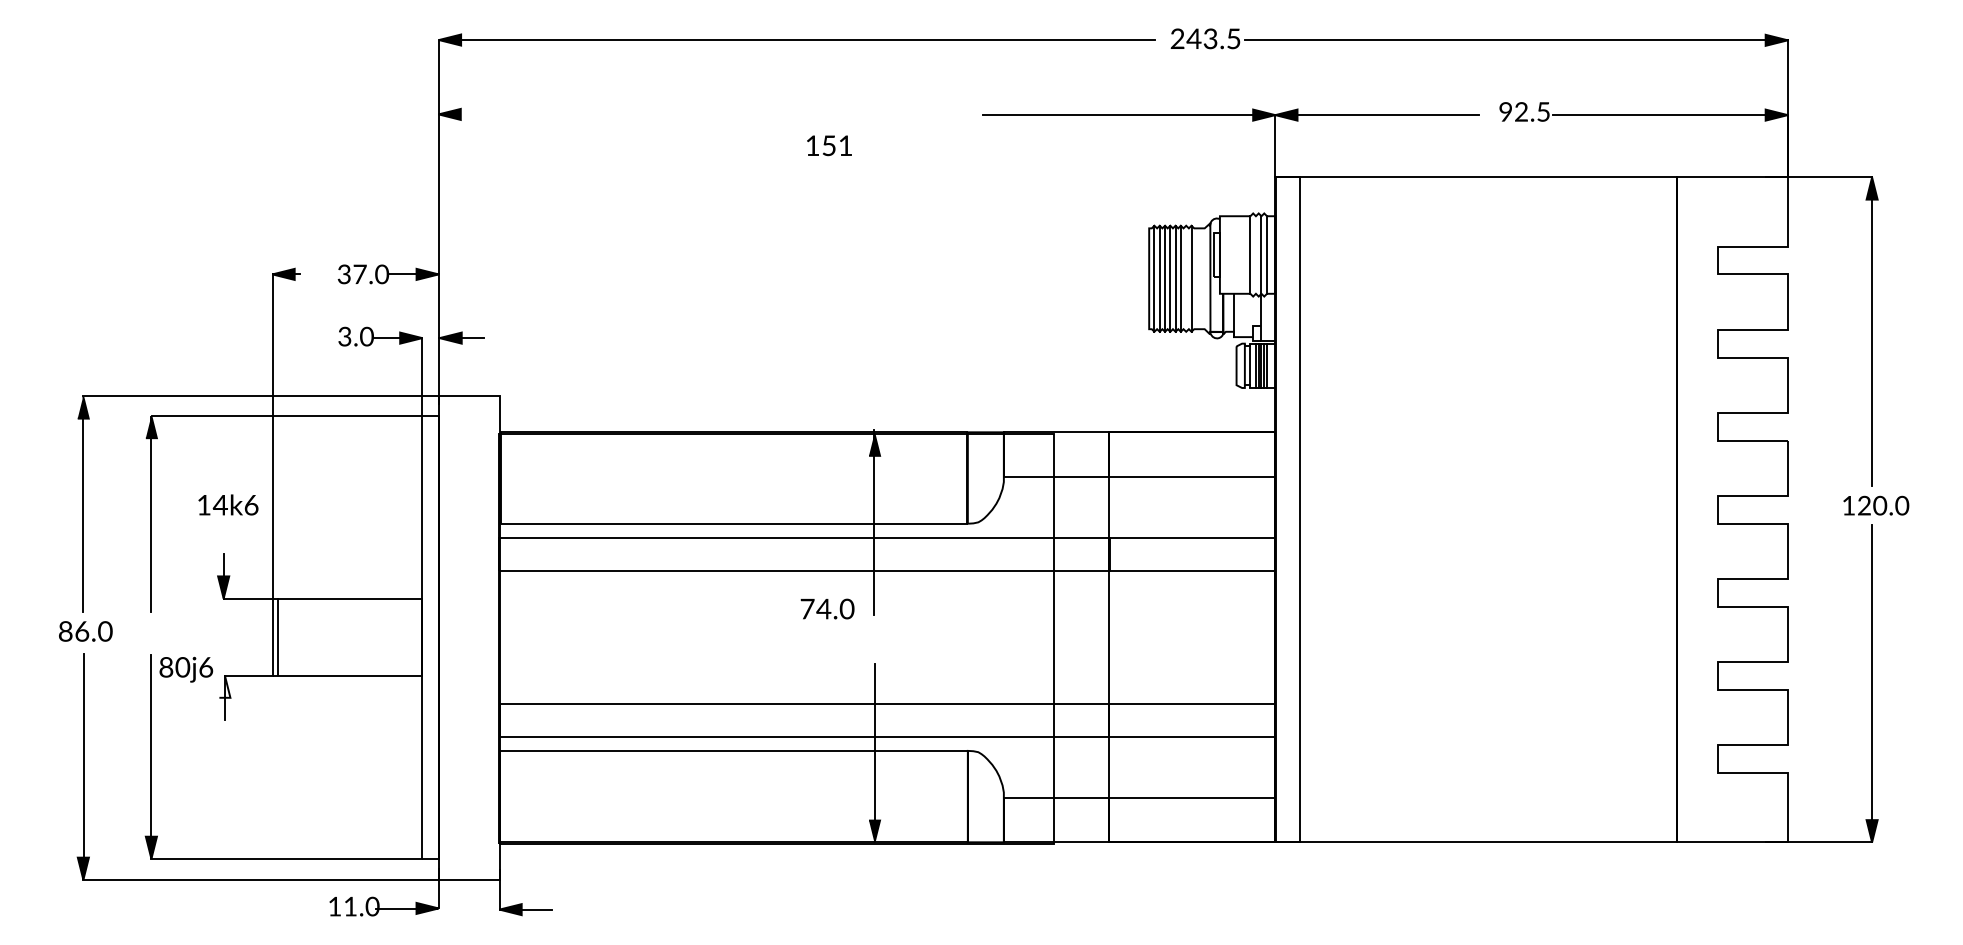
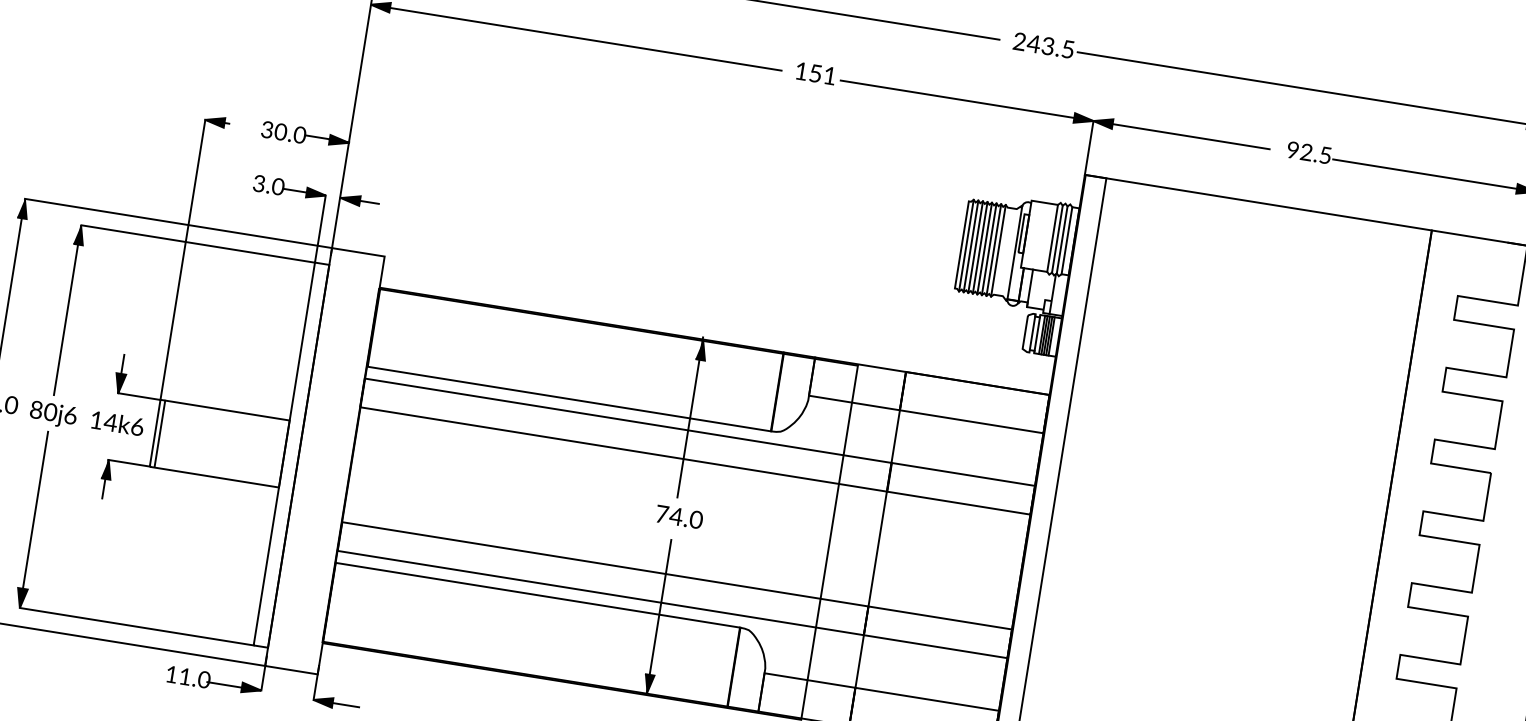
line: (686, 114) -> (585, 39), added
text: (829, 145) -> (816, 73), moved
line: (1255, 254) -> (1057, 238), added
text: (360, 274) -> (281, 132), 37.0 -> 30.0
line: (1186, 278) -> (994, 249), added
text: (228, 504) -> (117, 423), moved
text: (827, 608) -> (679, 516), moved
text: (186, 669) -> (53, 414), moved
fill: (224, 686) -> (106, 469), added

